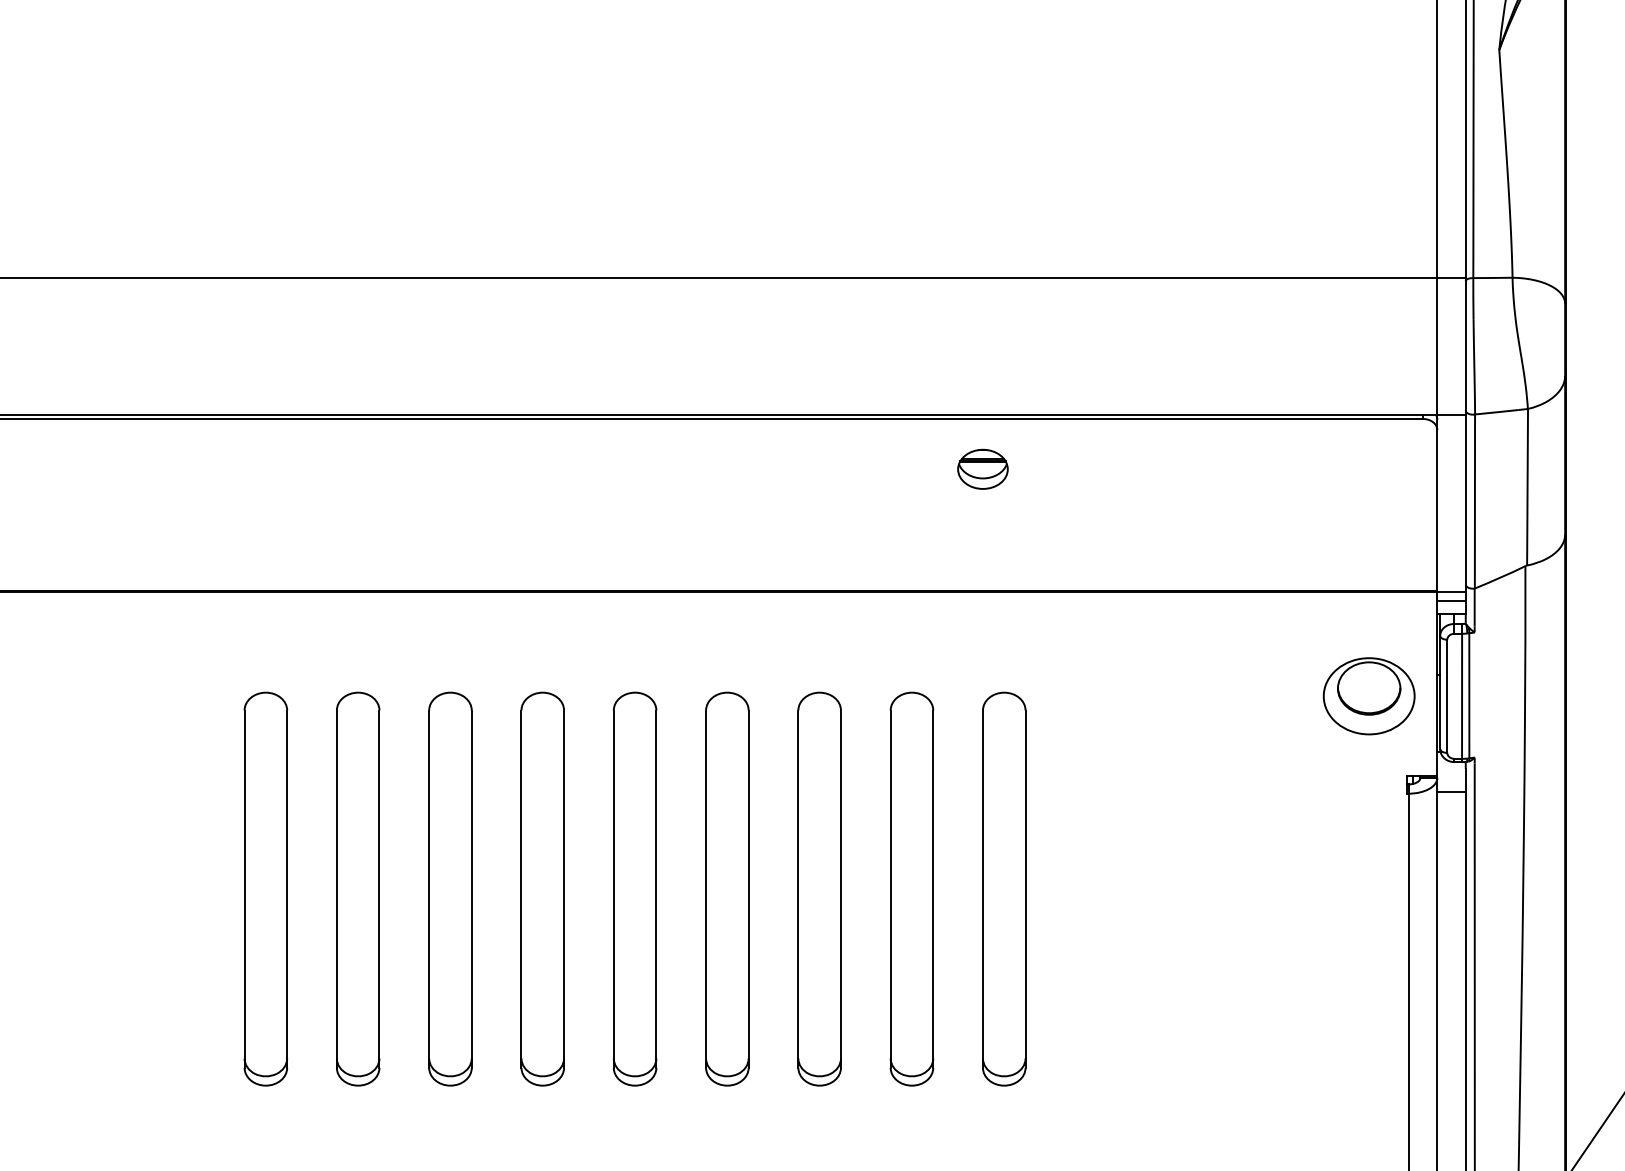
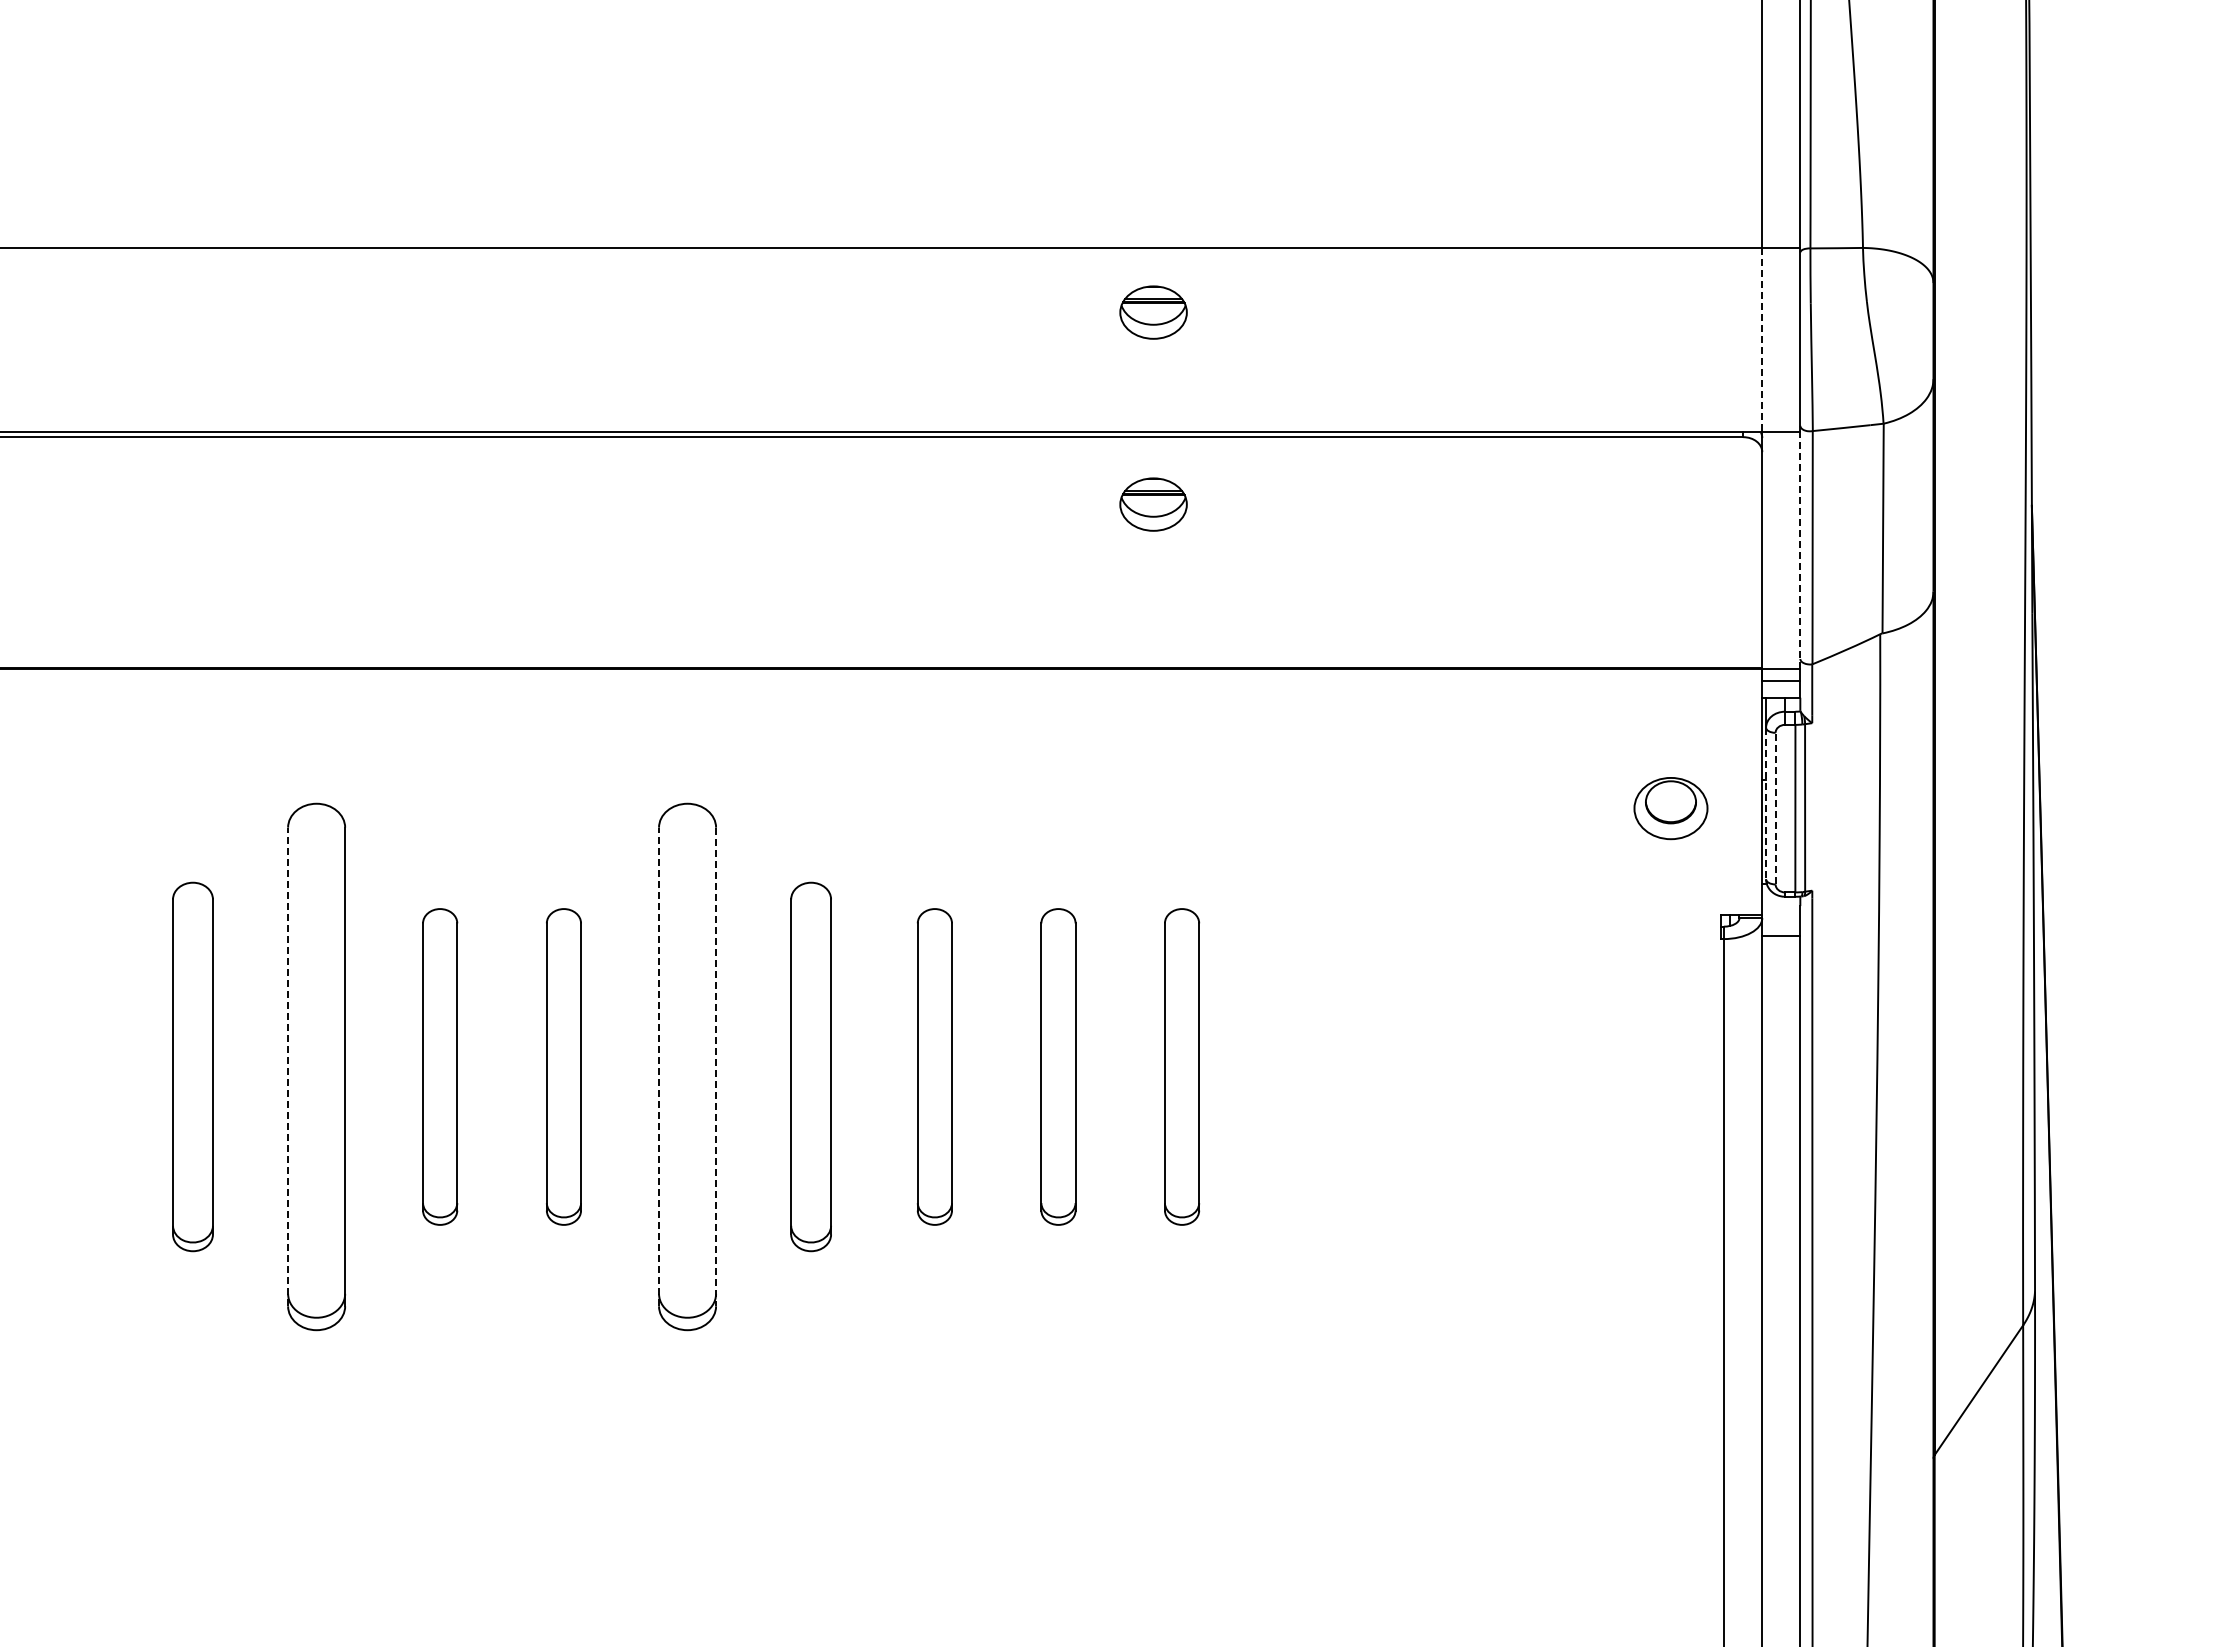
part: (982, 325) -> (1153, 312), added
line: (1437, 346) -> (1762, 340), solid -> dashed
line: (1465, 503) -> (1800, 550), solid -> dashed
line: (1440, 692) -> (1766, 803), solid -> dashed
part: (1368, 696) -> (1670, 808), size x0.6
line: (1447, 696) -> (1775, 808), solid -> dashed
part: (265, 888) -> (192, 1066), size x0.7
line: (337, 888) -> (288, 1066), solid -> dashed
part: (449, 888) -> (439, 1066), size x0.6
part: (542, 888) -> (563, 1066), size x0.6
line: (614, 888) -> (659, 1066), solid -> dashed
part: (726, 888) -> (810, 1066), size x0.7
part: (819, 888) -> (934, 1066), size x0.6
part: (911, 888) -> (1058, 1066), size x0.6
part: (1003, 888) -> (1181, 1066), size x0.6
line: (656, 889) -> (716, 1067), solid -> dashed

